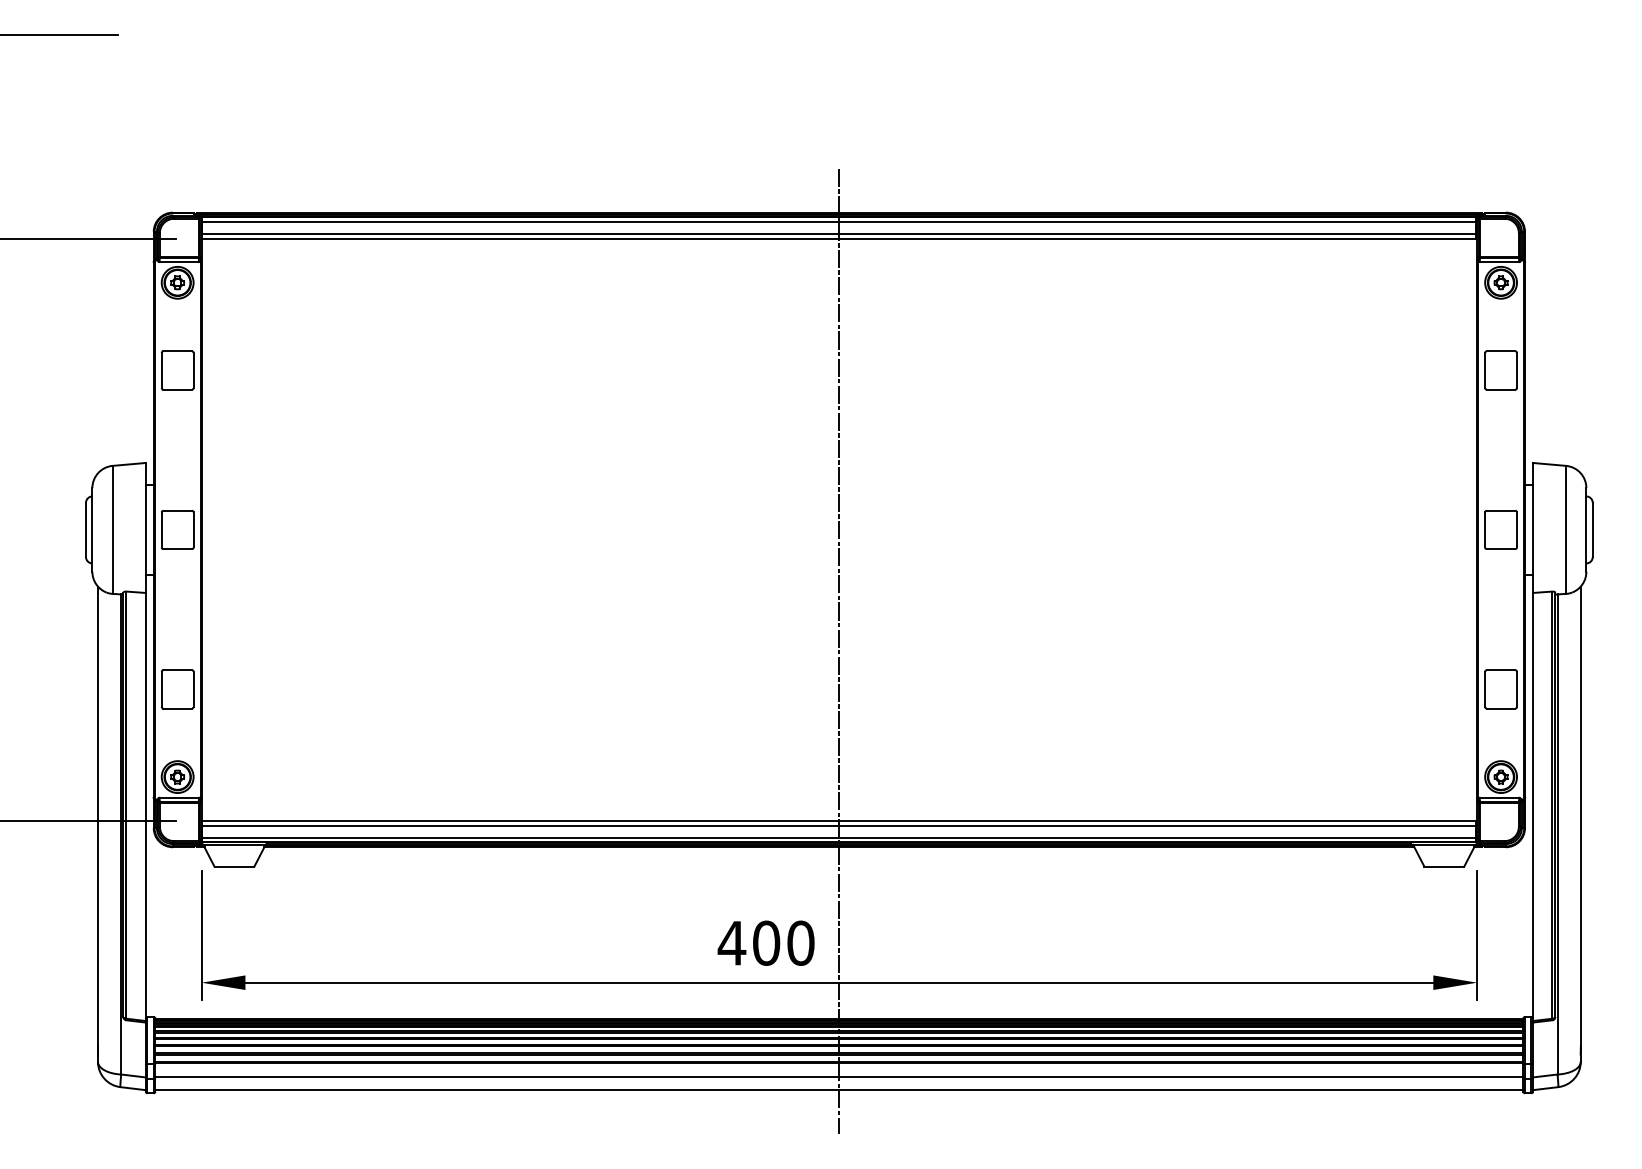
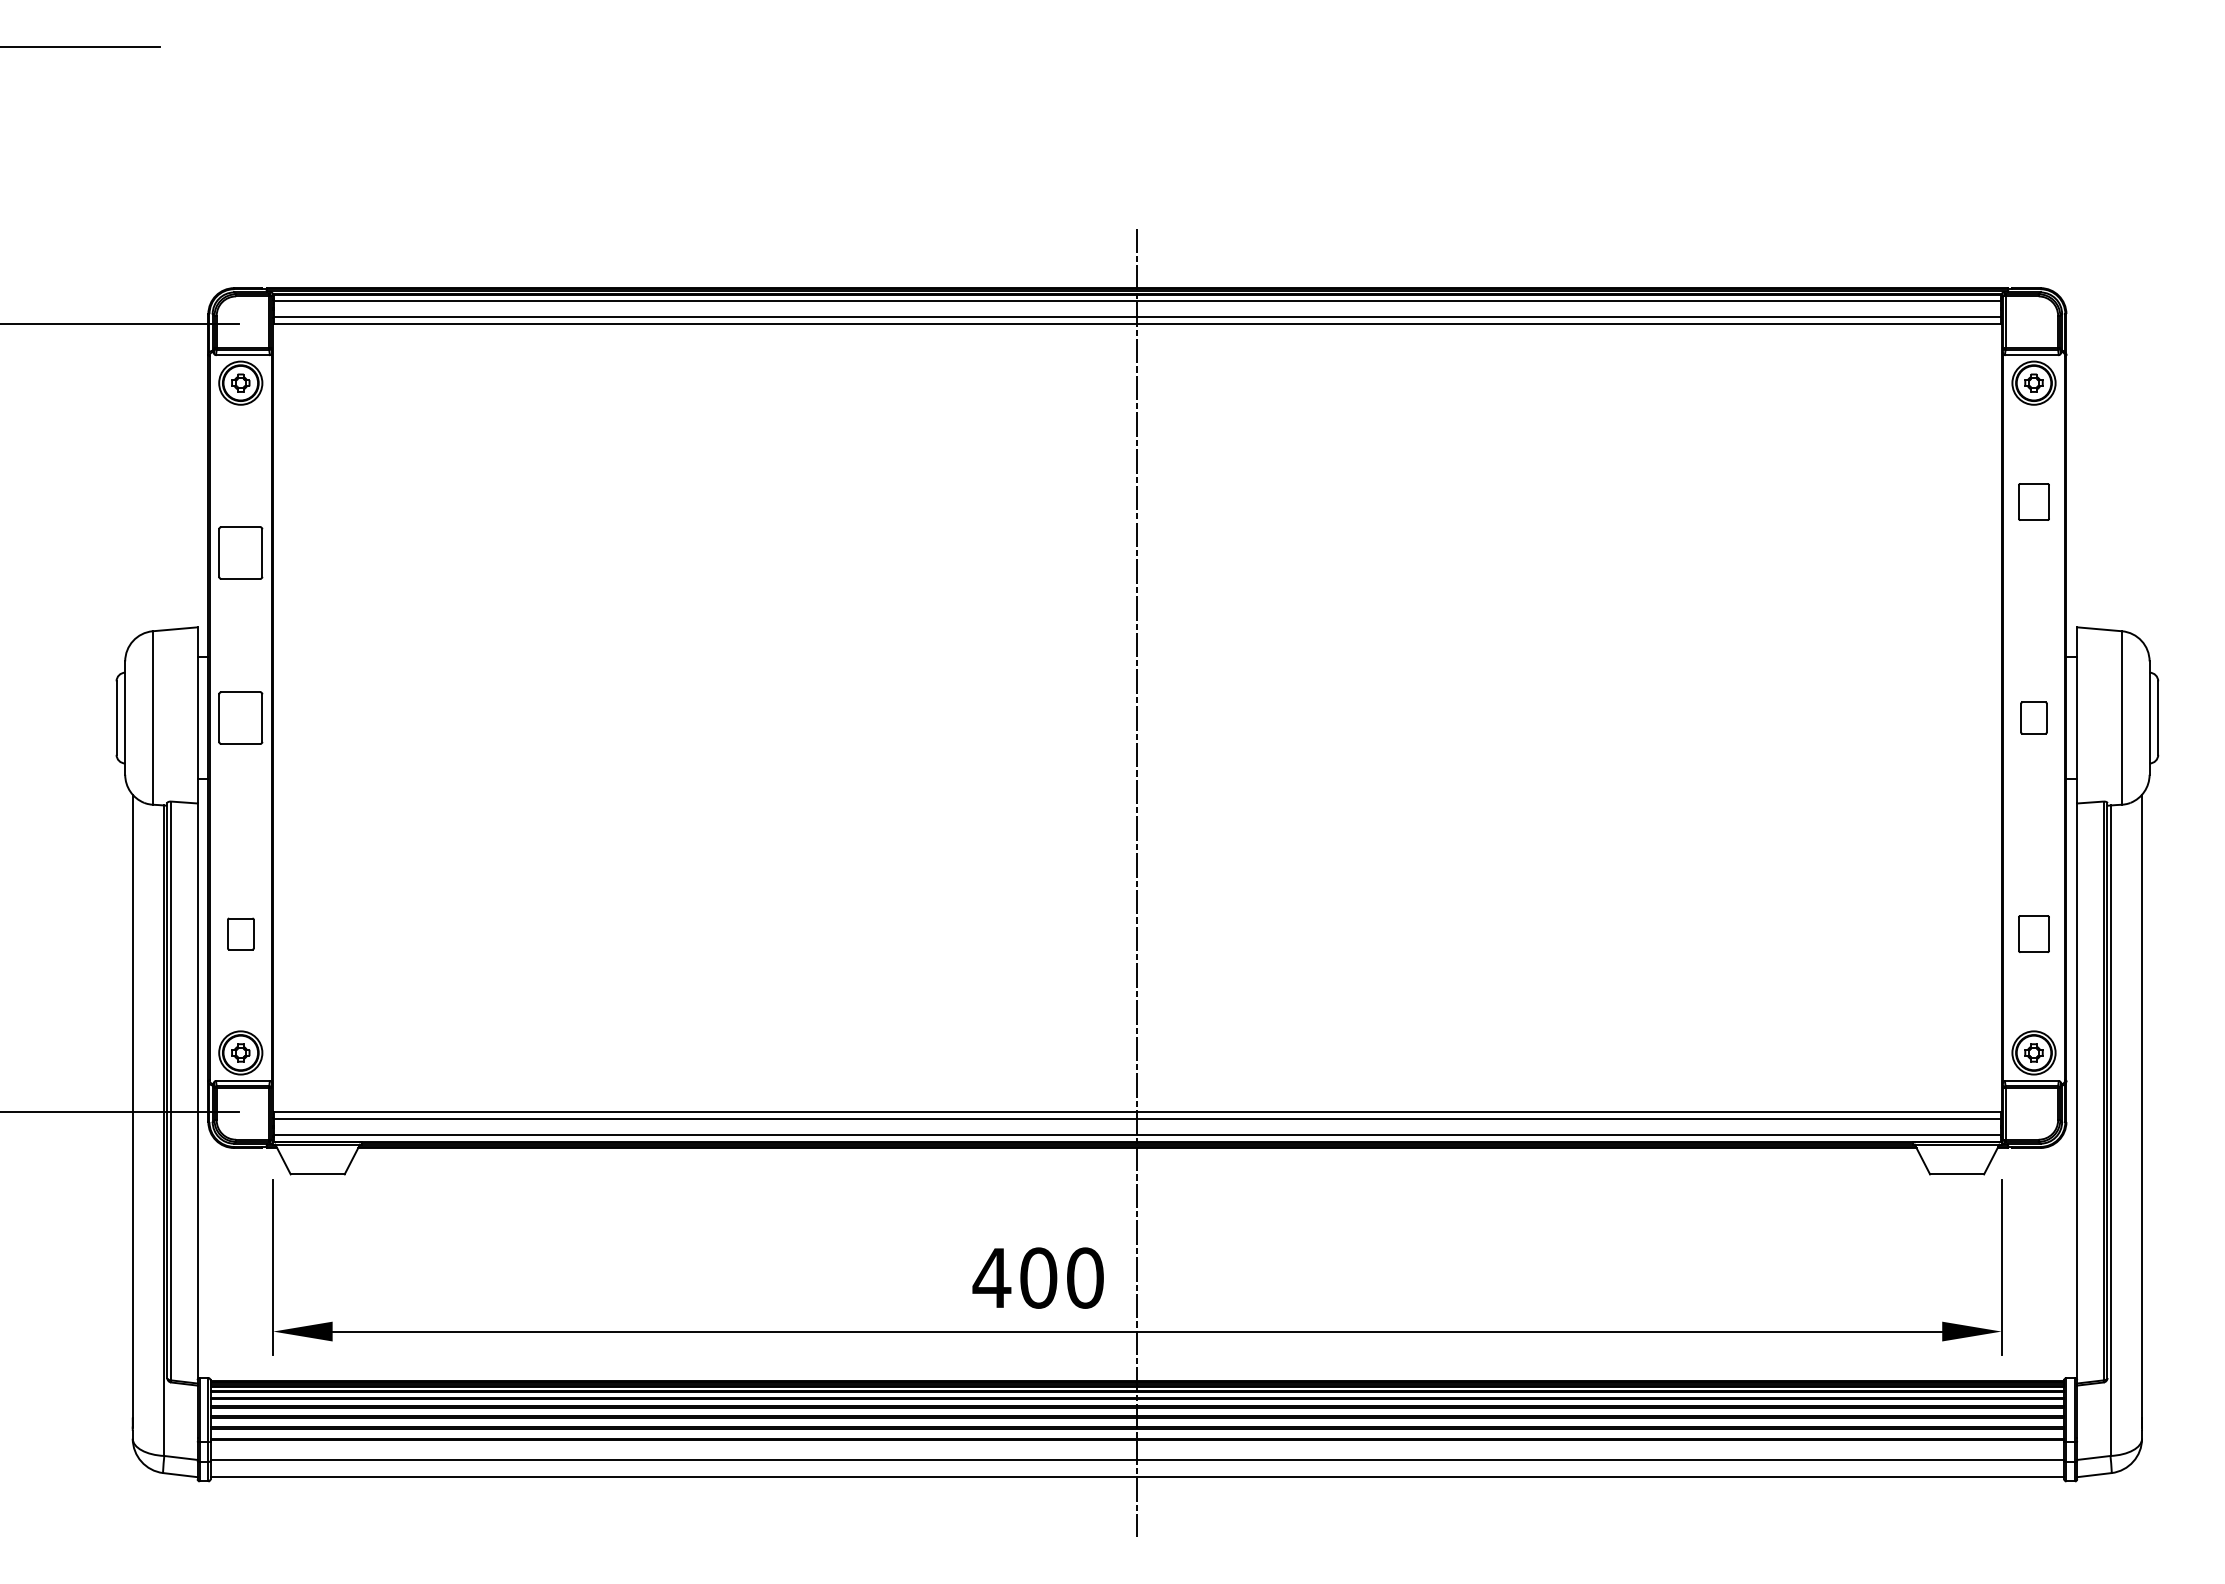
part: (177, 370) -> (240, 552), moved
part: (1500, 370) -> (2033, 501), size x0.7
part: (1500, 529) -> (2033, 717), size x0.6
part: (177, 688) -> (240, 933), size x0.6
part: (1500, 688) -> (2033, 933), size x0.7

